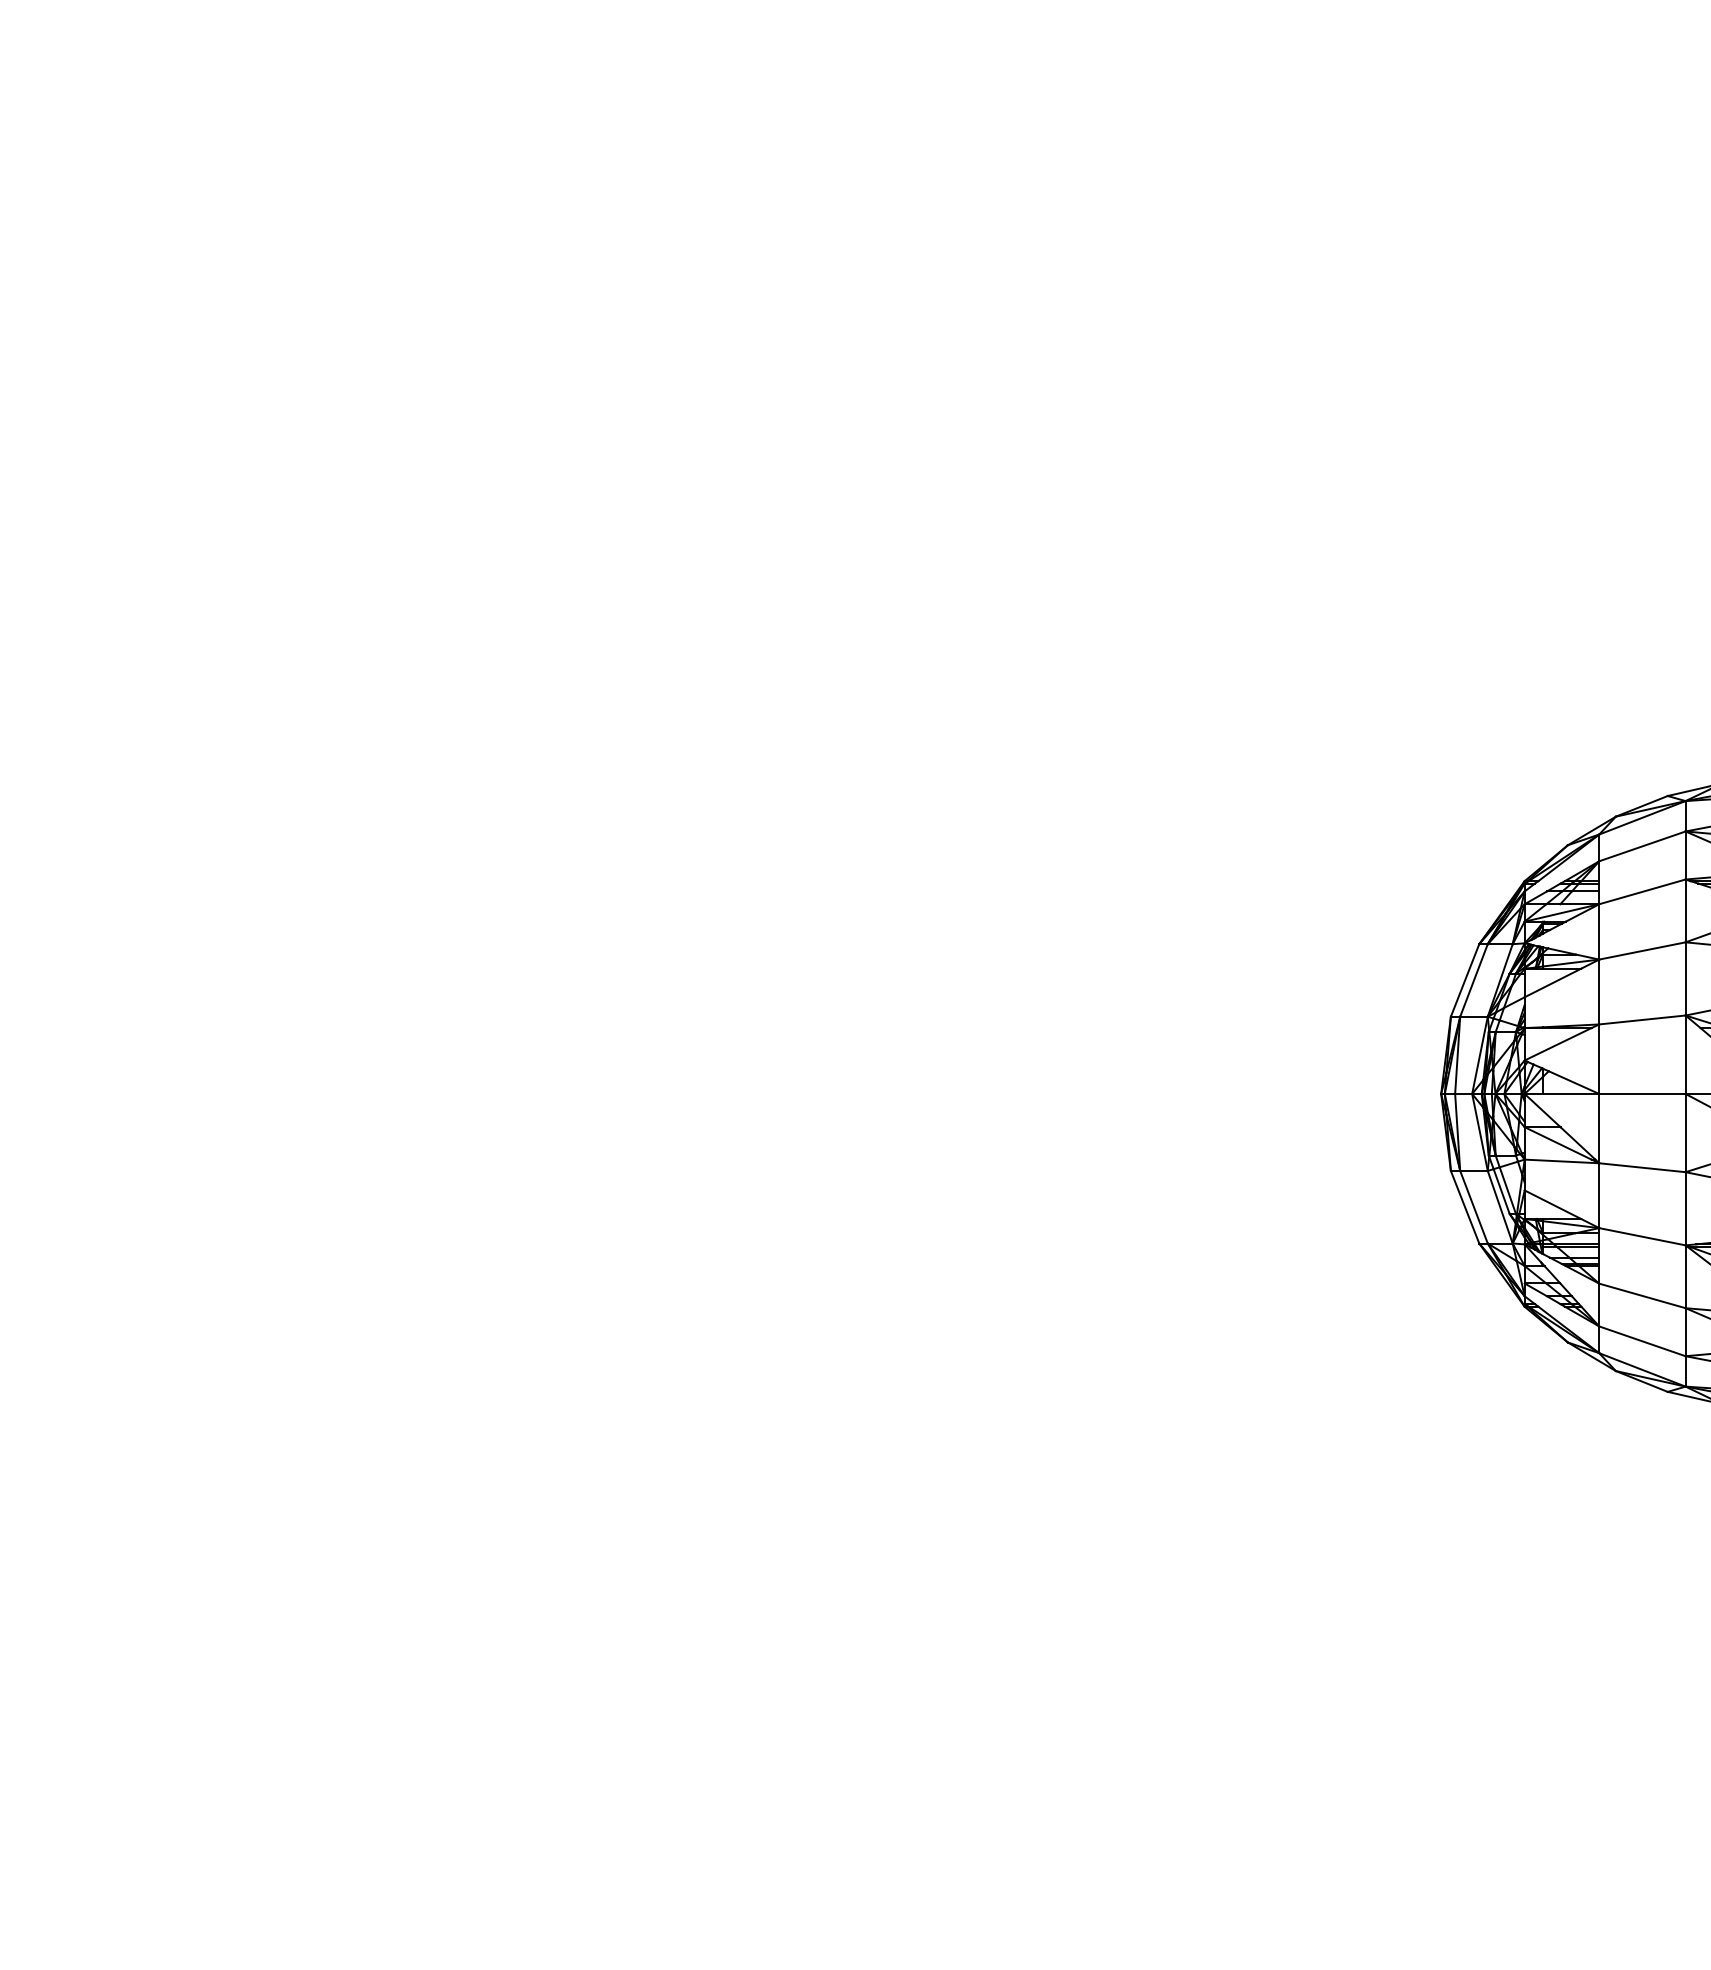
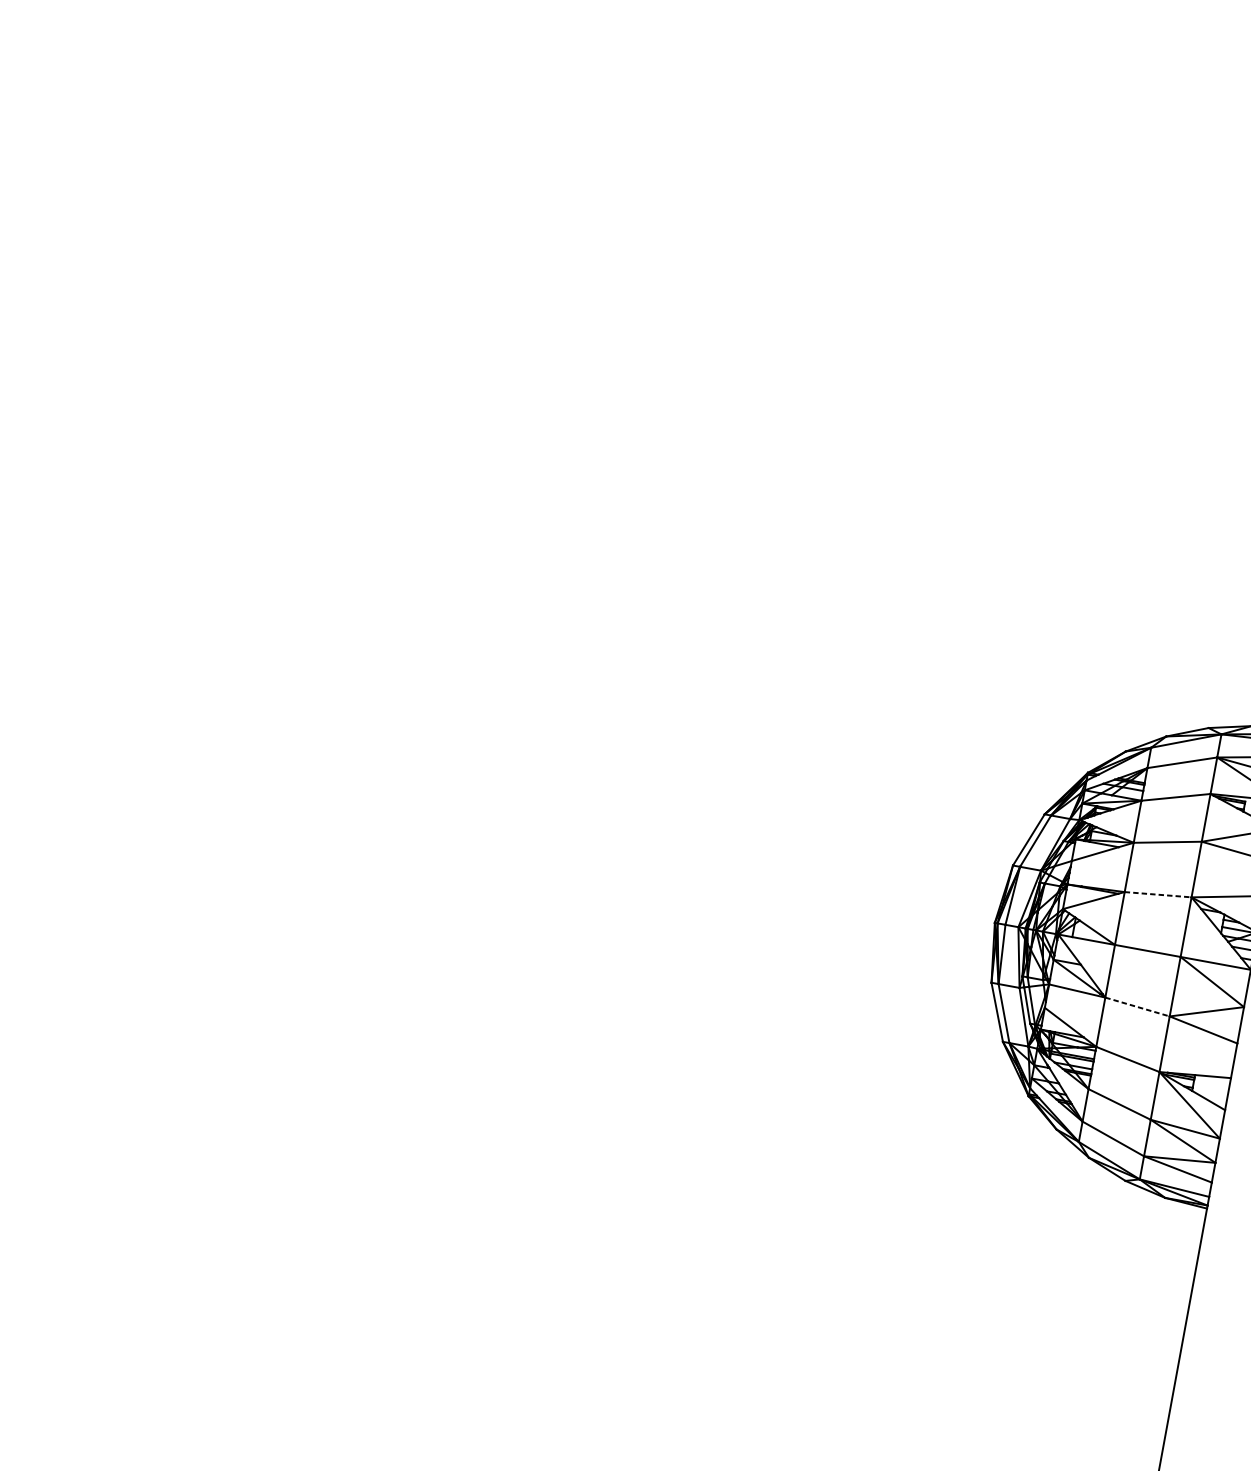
line: (1642, 1019) -> (1158, 894), solid -> dashed
line: (1642, 1167) -> (1137, 1006), solid -> dashed

